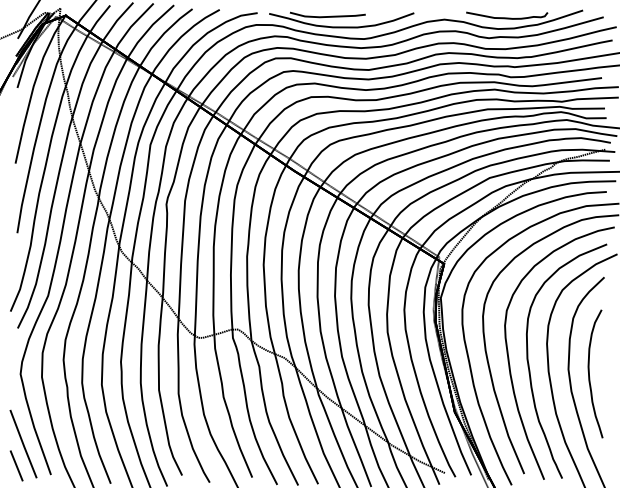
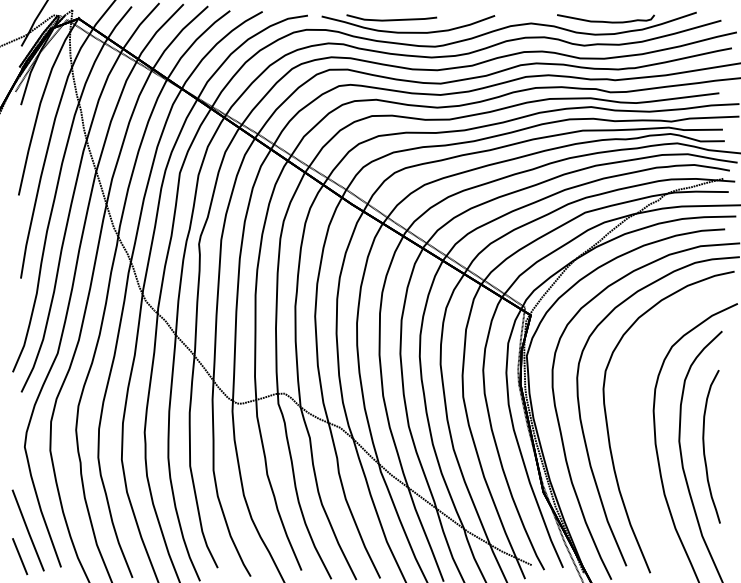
curve: (530, 369) -> (633, 441), removed

